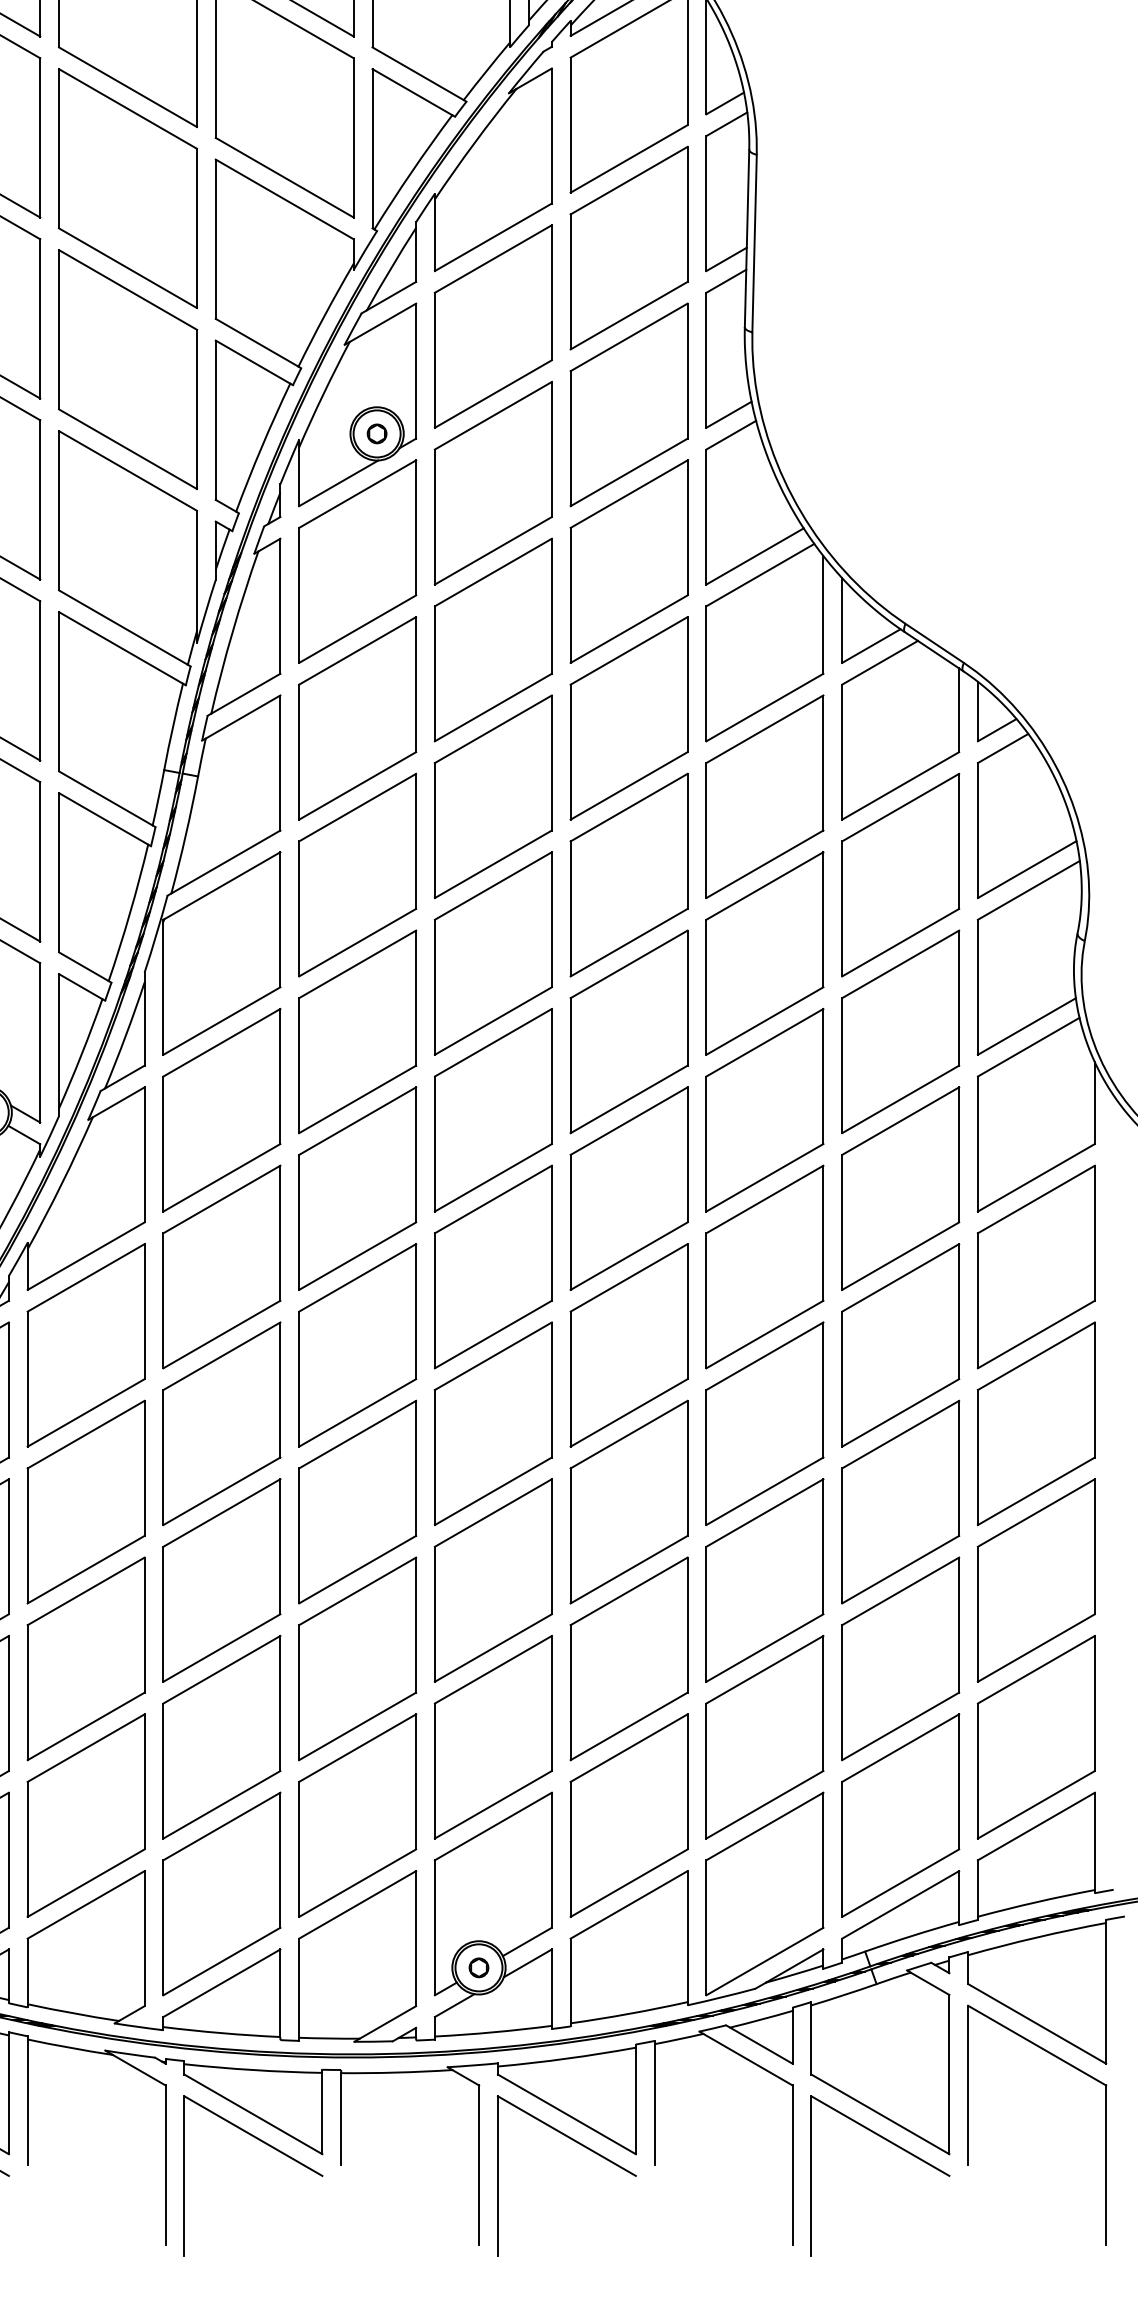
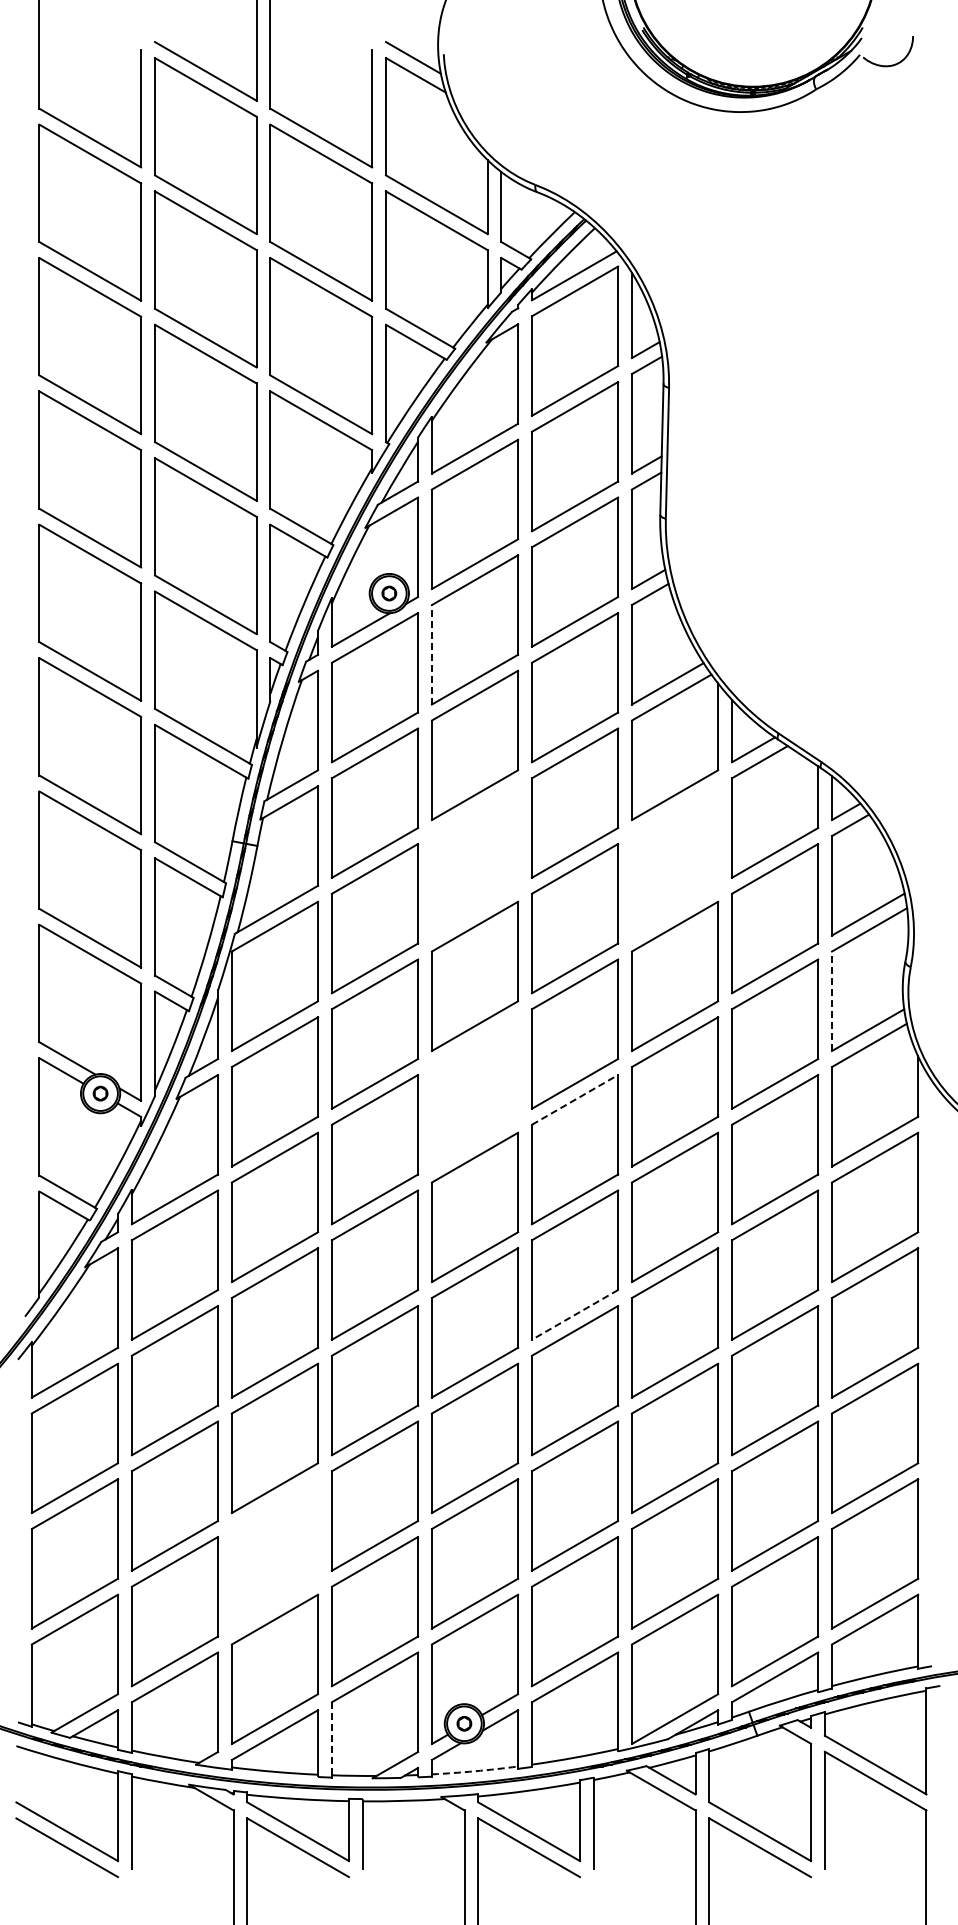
line: (434, 516) -> (431, 654), solid -> dashed
part: (492, 796) -> (474, 860), removed
part: (764, 796) -> (674, 860), removed
line: (978, 987) -> (832, 1001), solid -> dashed
part: (492, 1109) -> (474, 1091), removed
line: (629, 1120) -> (575, 1099), solid -> dashed
line: (629, 1412) -> (575, 1314), solid -> dashed
part: (221, 1736) -> (274, 1553), removed
line: (298, 1987) -> (331, 1738), solid -> dashed
arc: (494, 2032) -> (475, 1771), solid -> dashed

